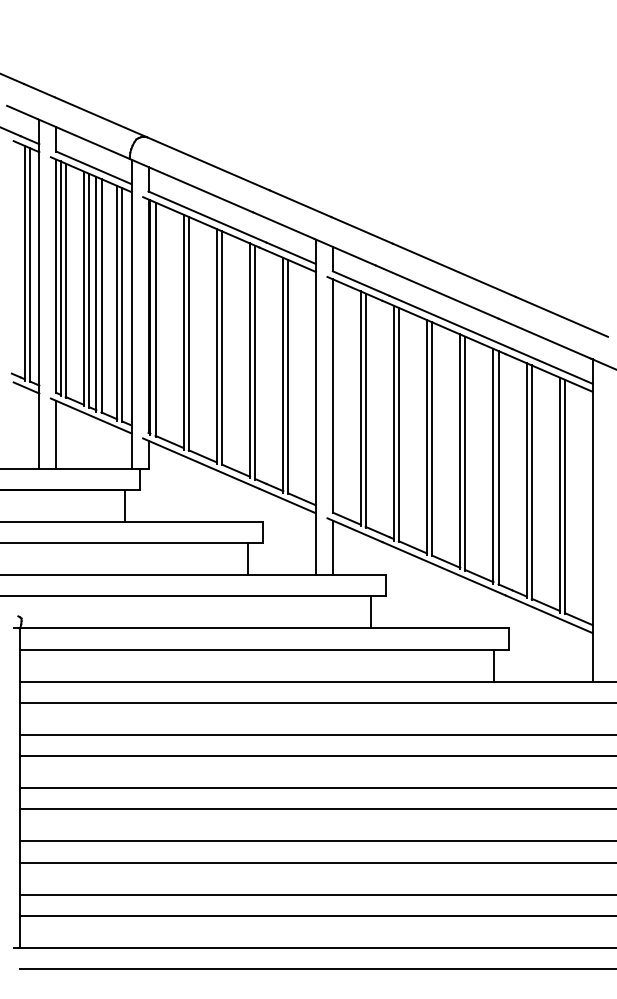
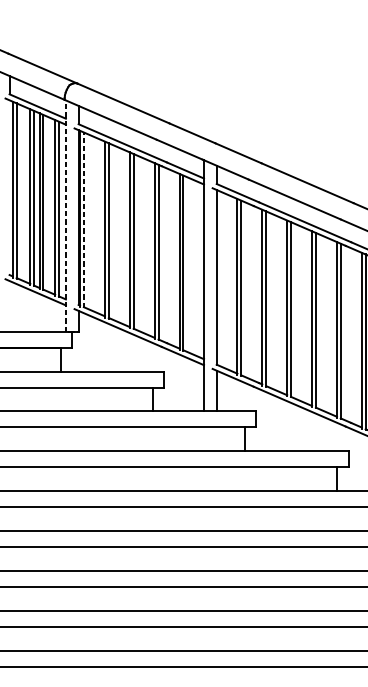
line: (56, 275) -> (9, 187), removed
line: (131, 313) -> (65, 215), solid -> dashed
line: (155, 319) -> (83, 220), solid -> dashed
line: (56, 434) -> (9, 306), removed

